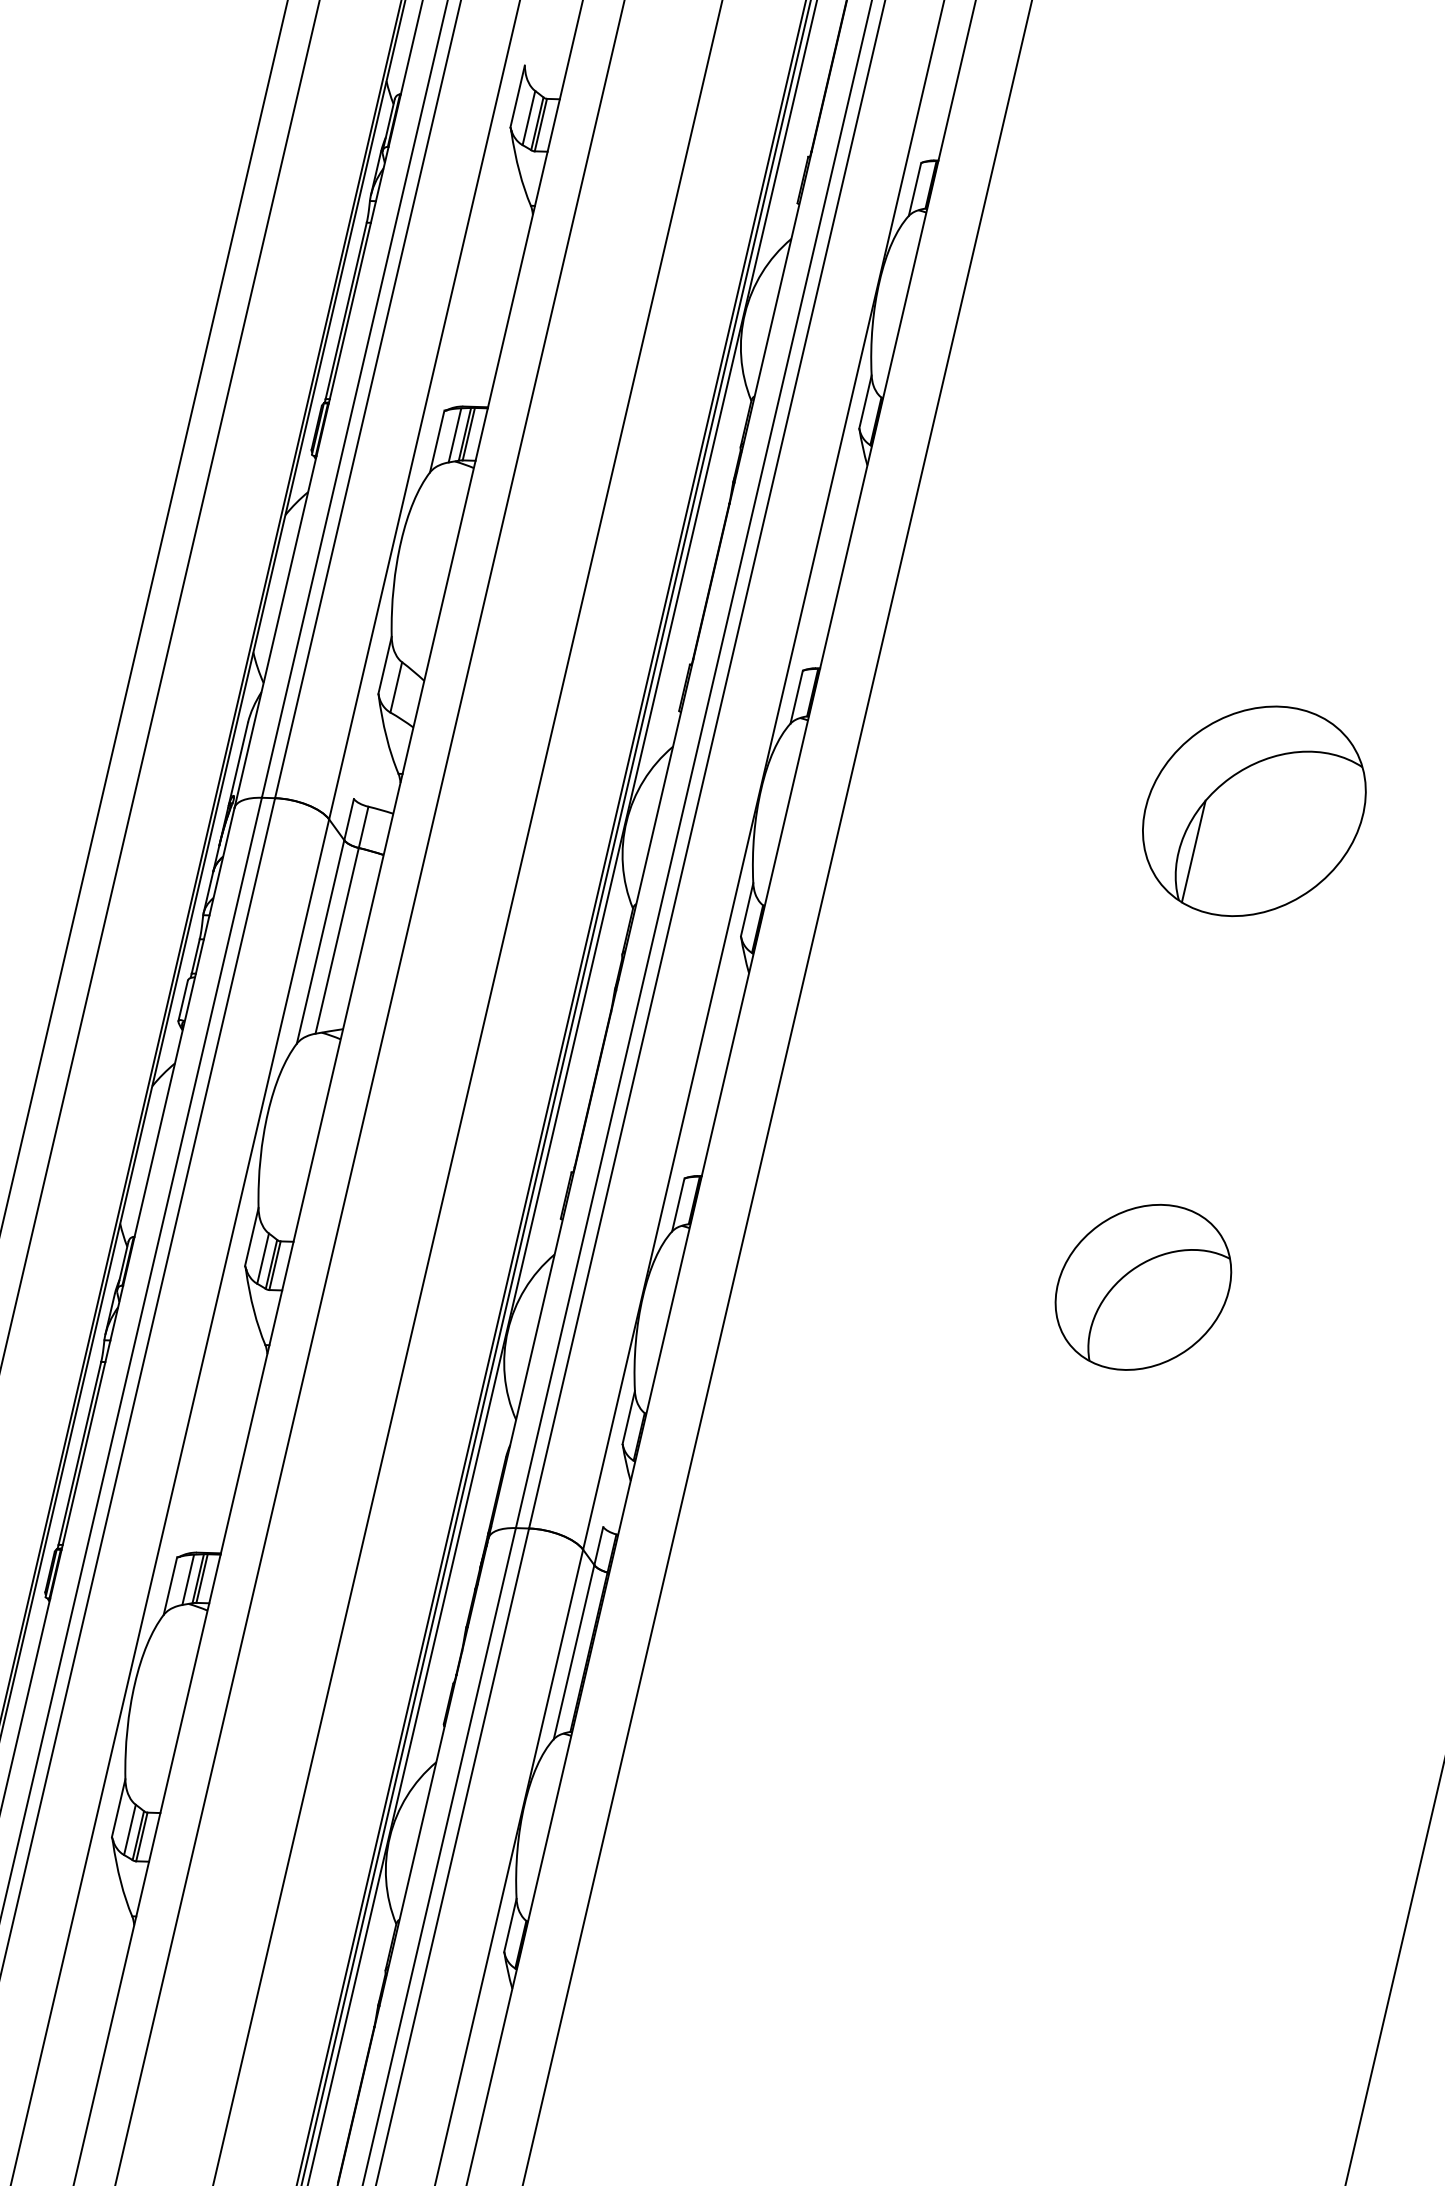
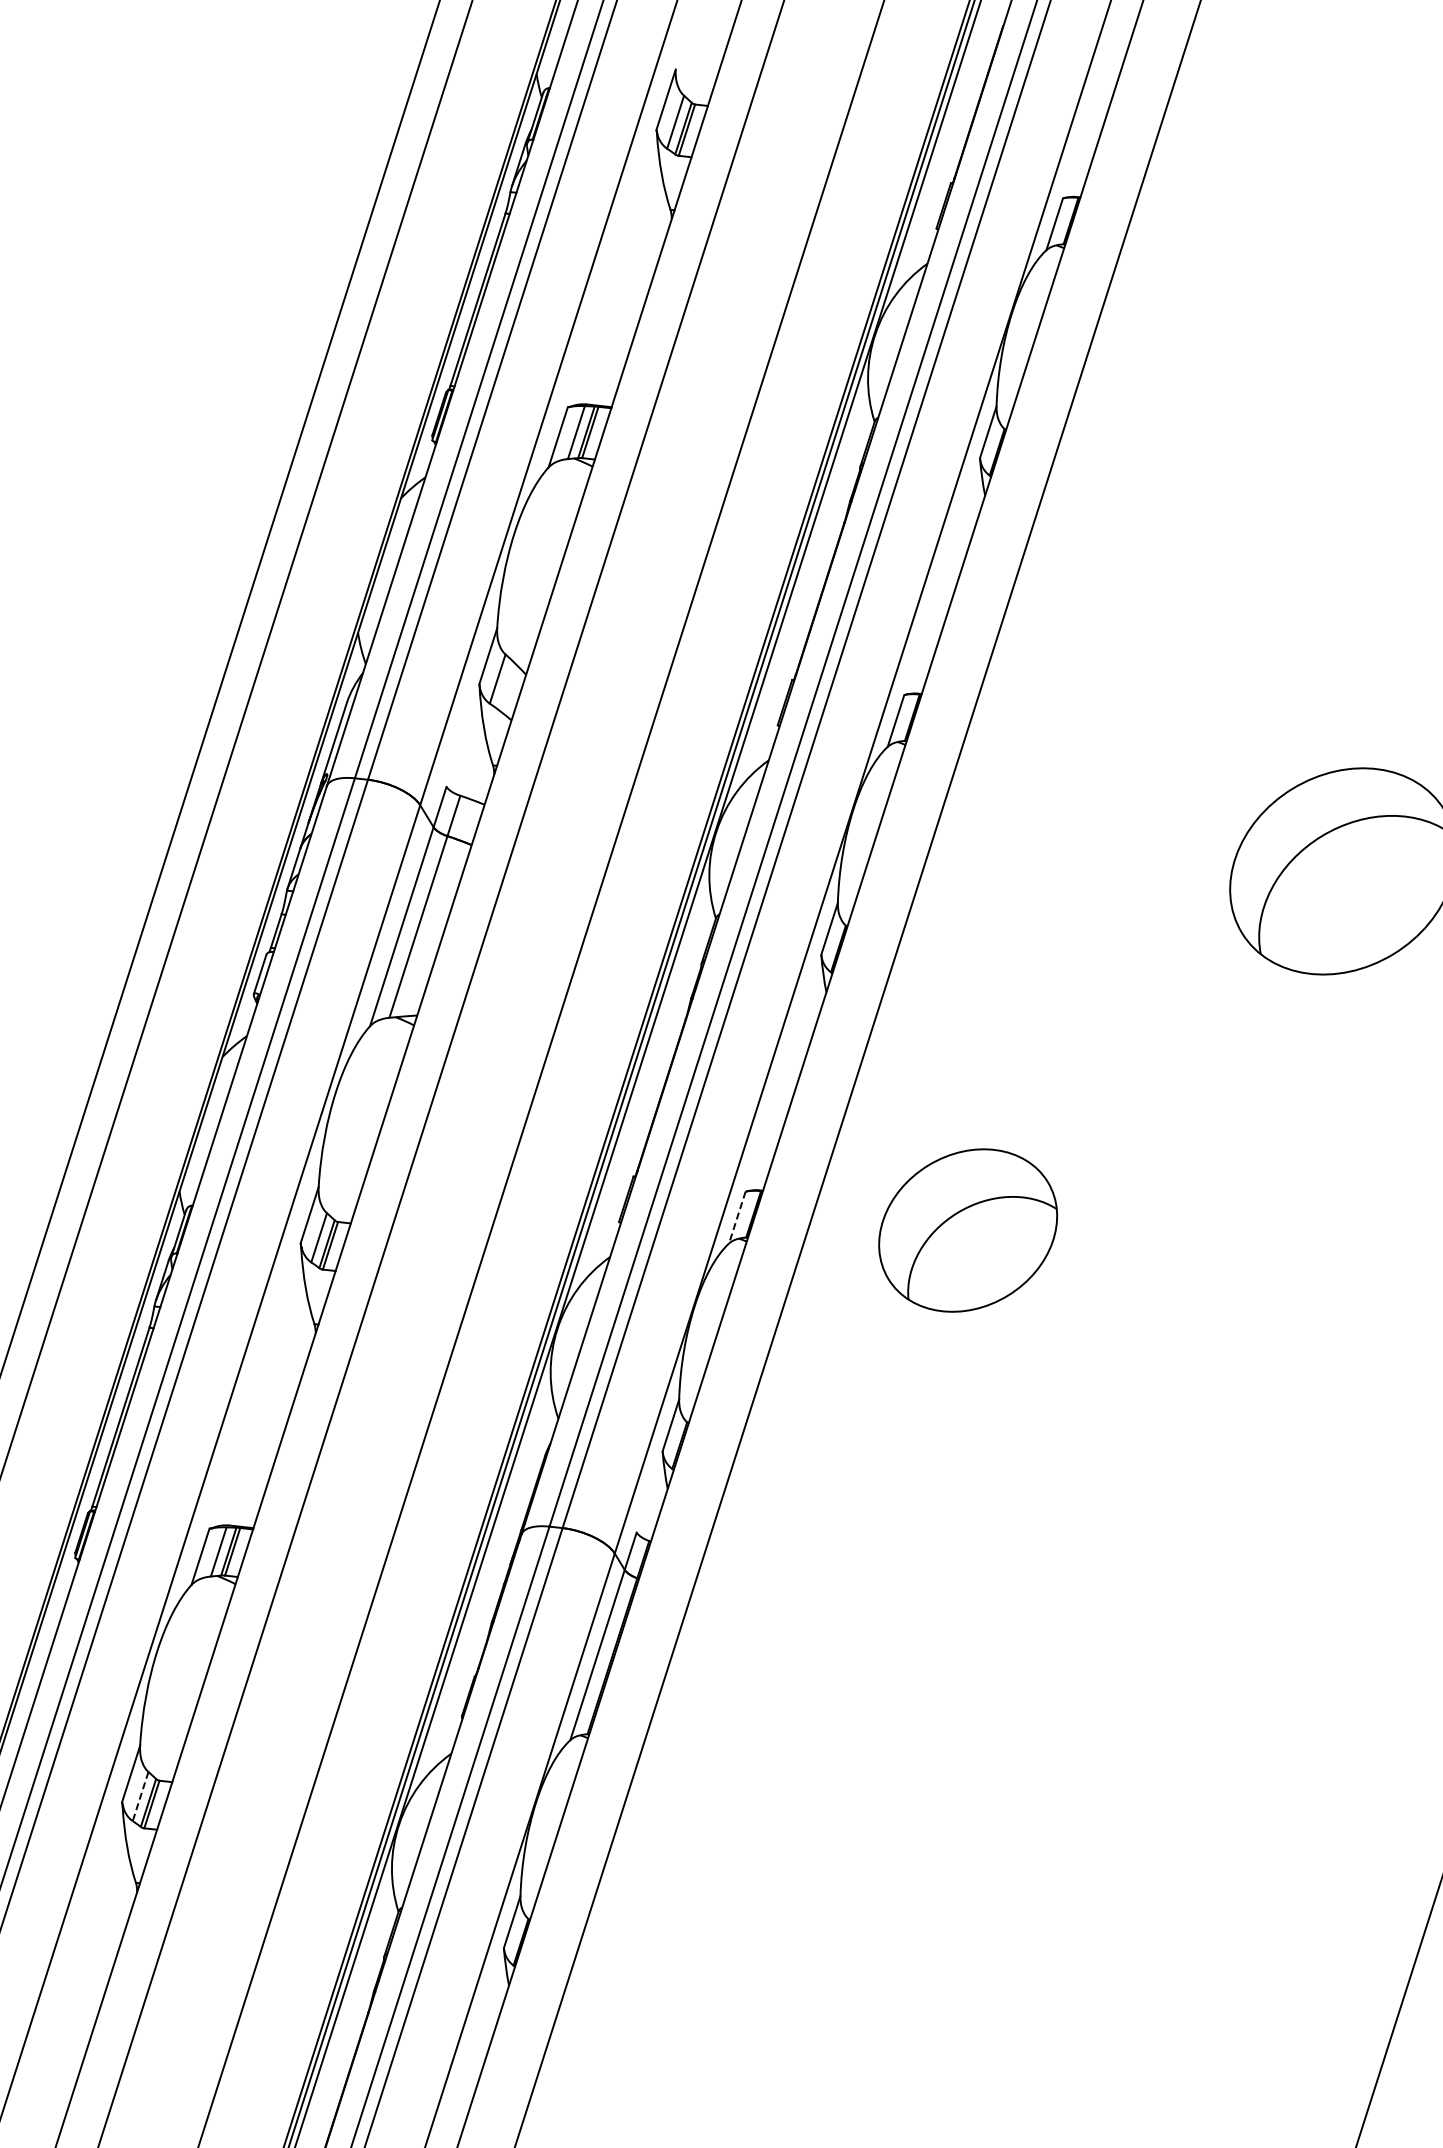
line: (1193, 851) -> (1279, 906), removed
line: (678, 1205) -> (737, 1218), solid -> dashed
part: (1143, 1287) -> (968, 1230), moved
line: (129, 1829) -> (140, 1796), solid -> dashed

